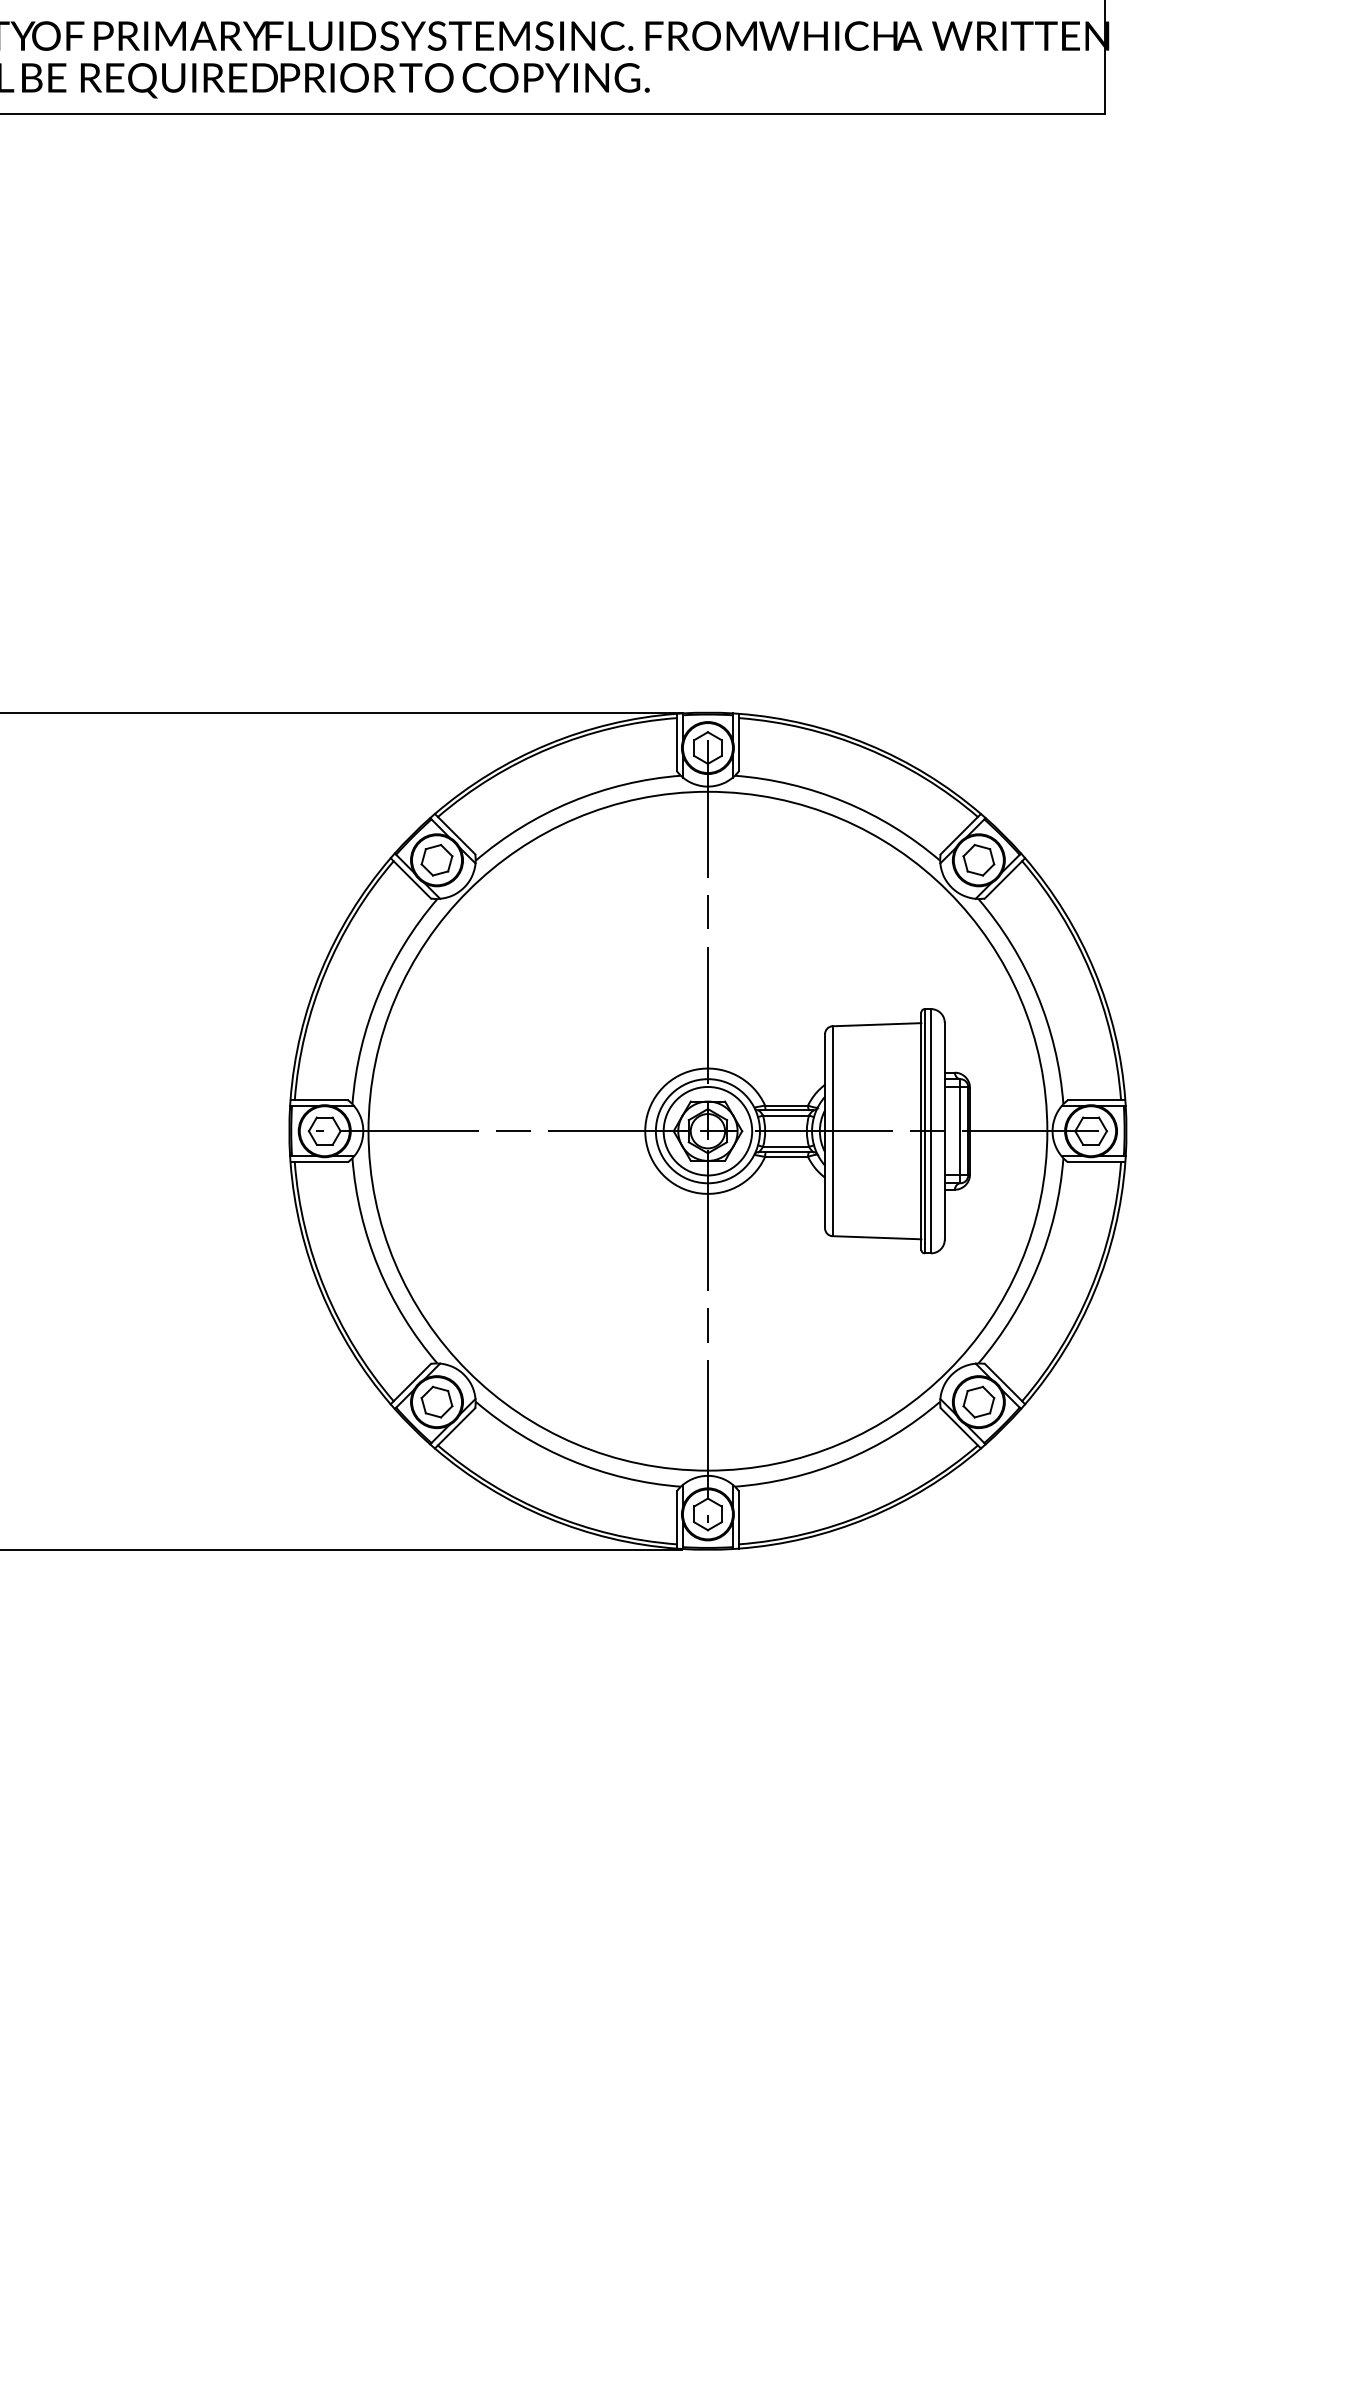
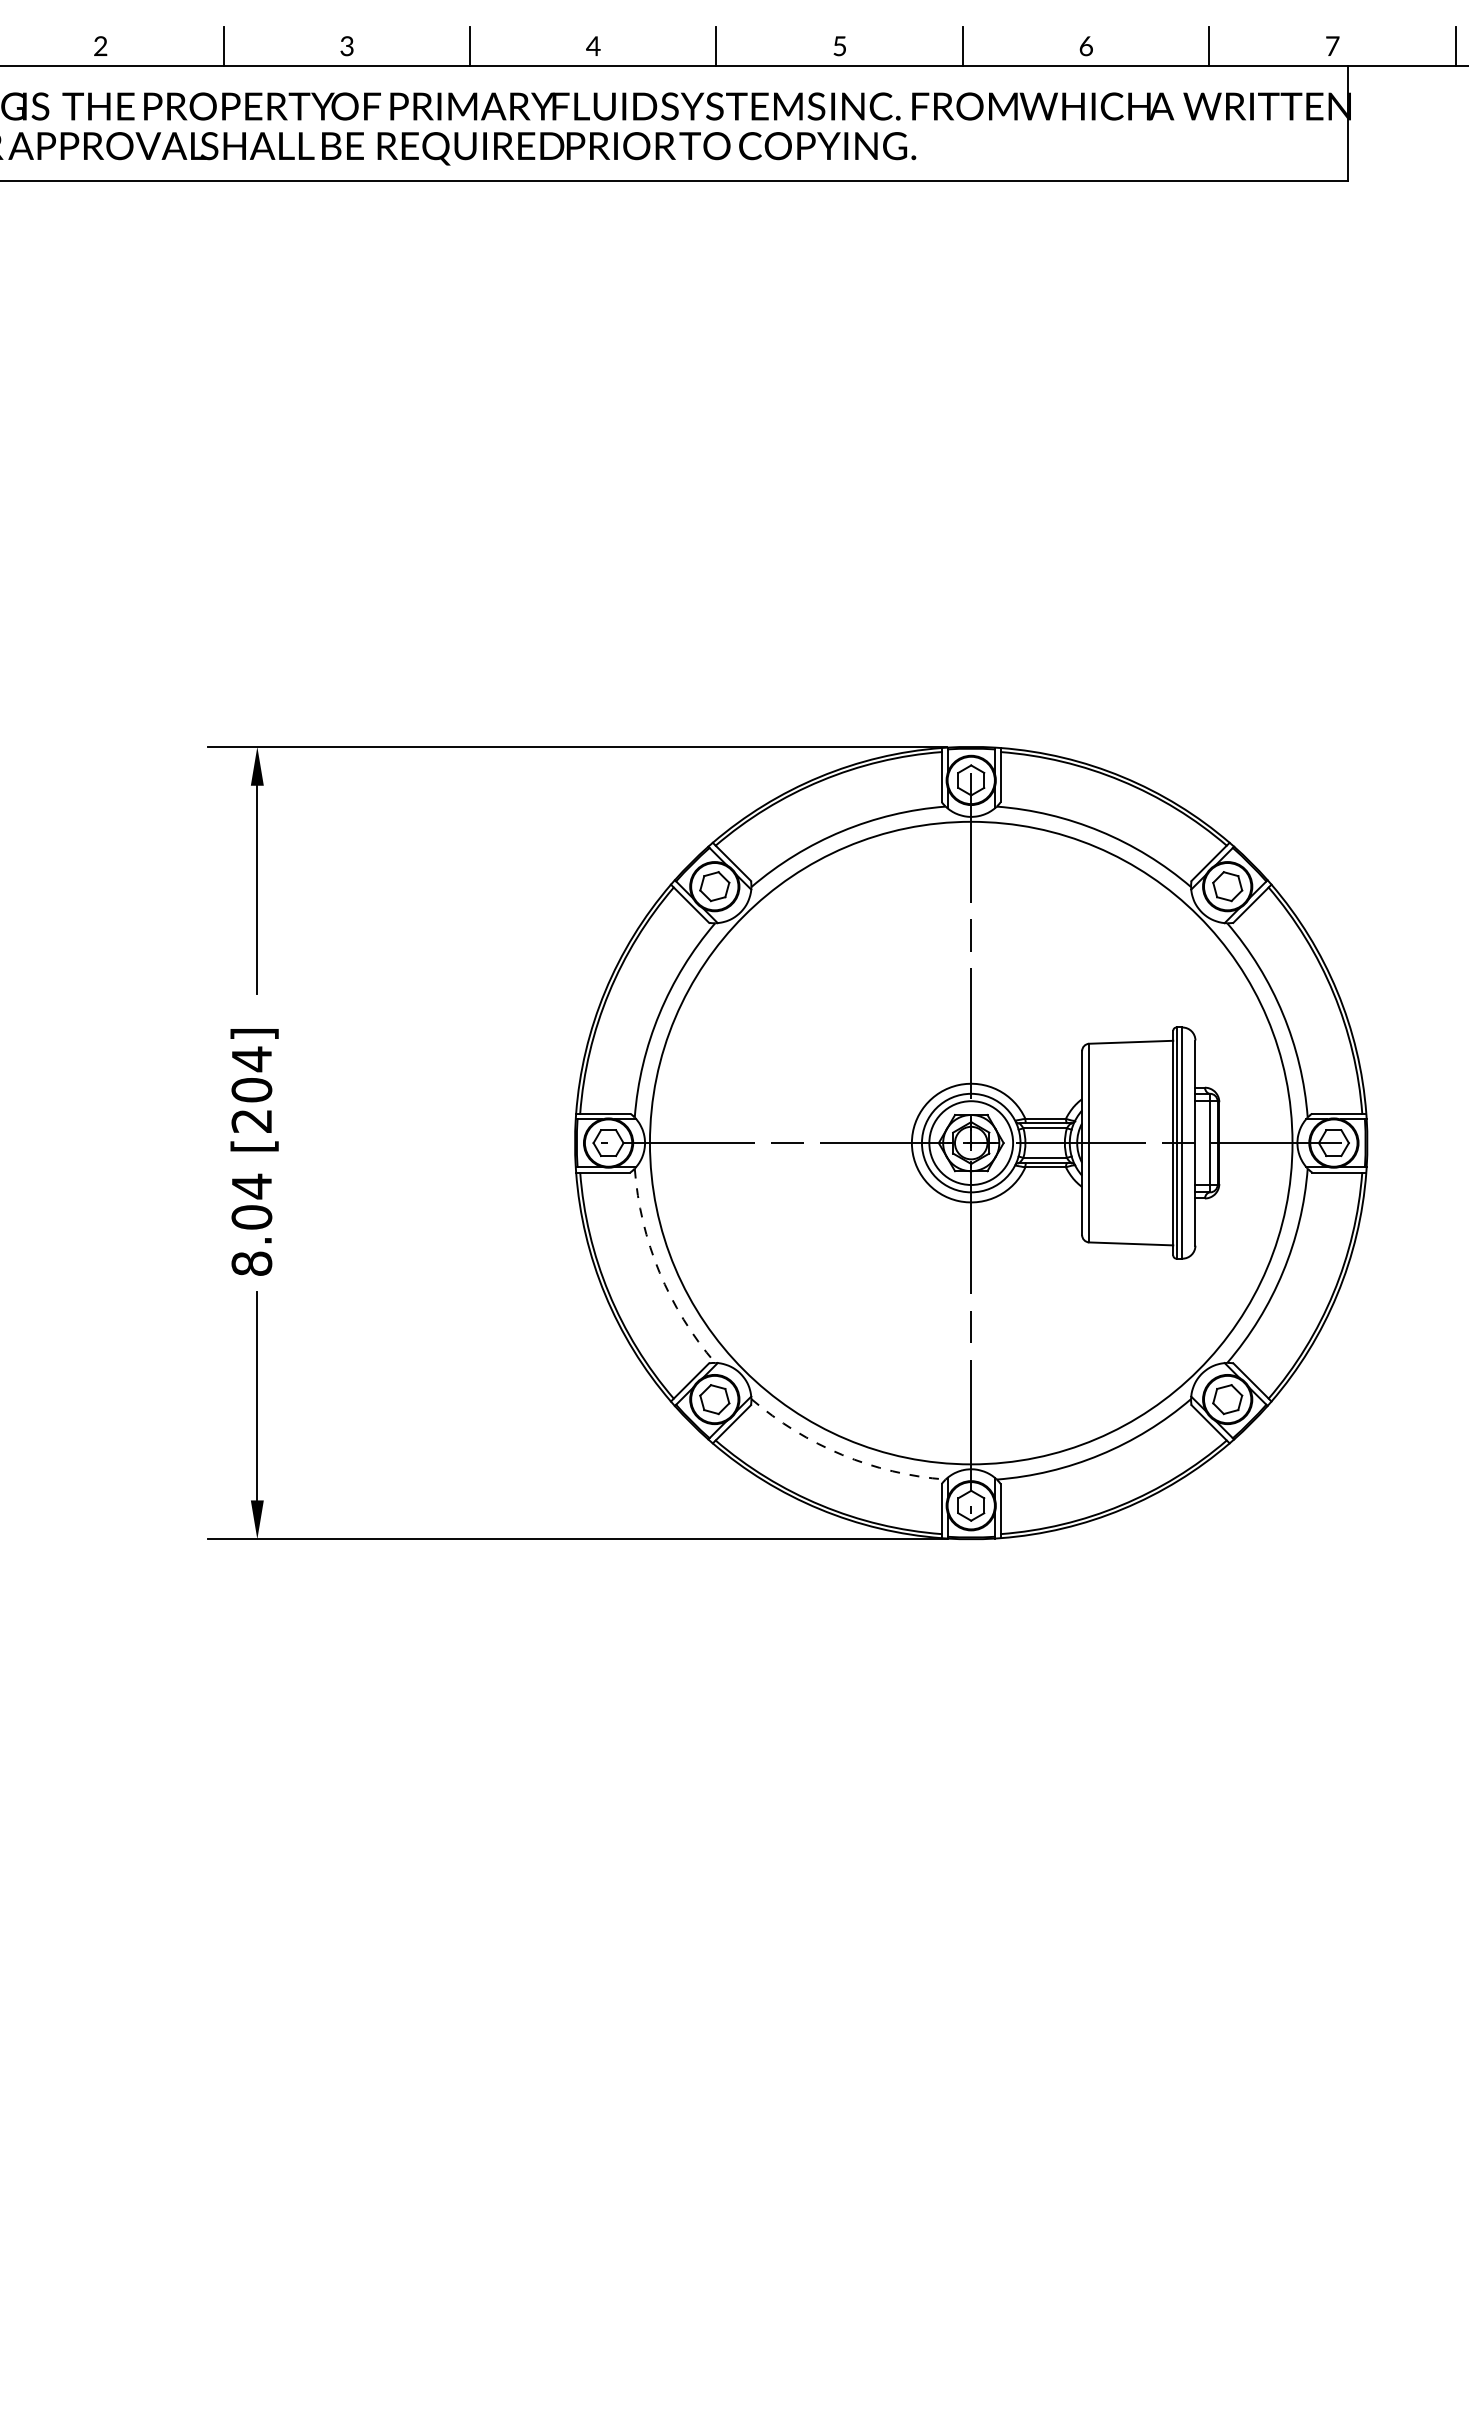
arc: (378, 1267) -> (659, 1272), solid -> dashed
arc: (571, 1460) -> (842, 1454), solid -> dashed

